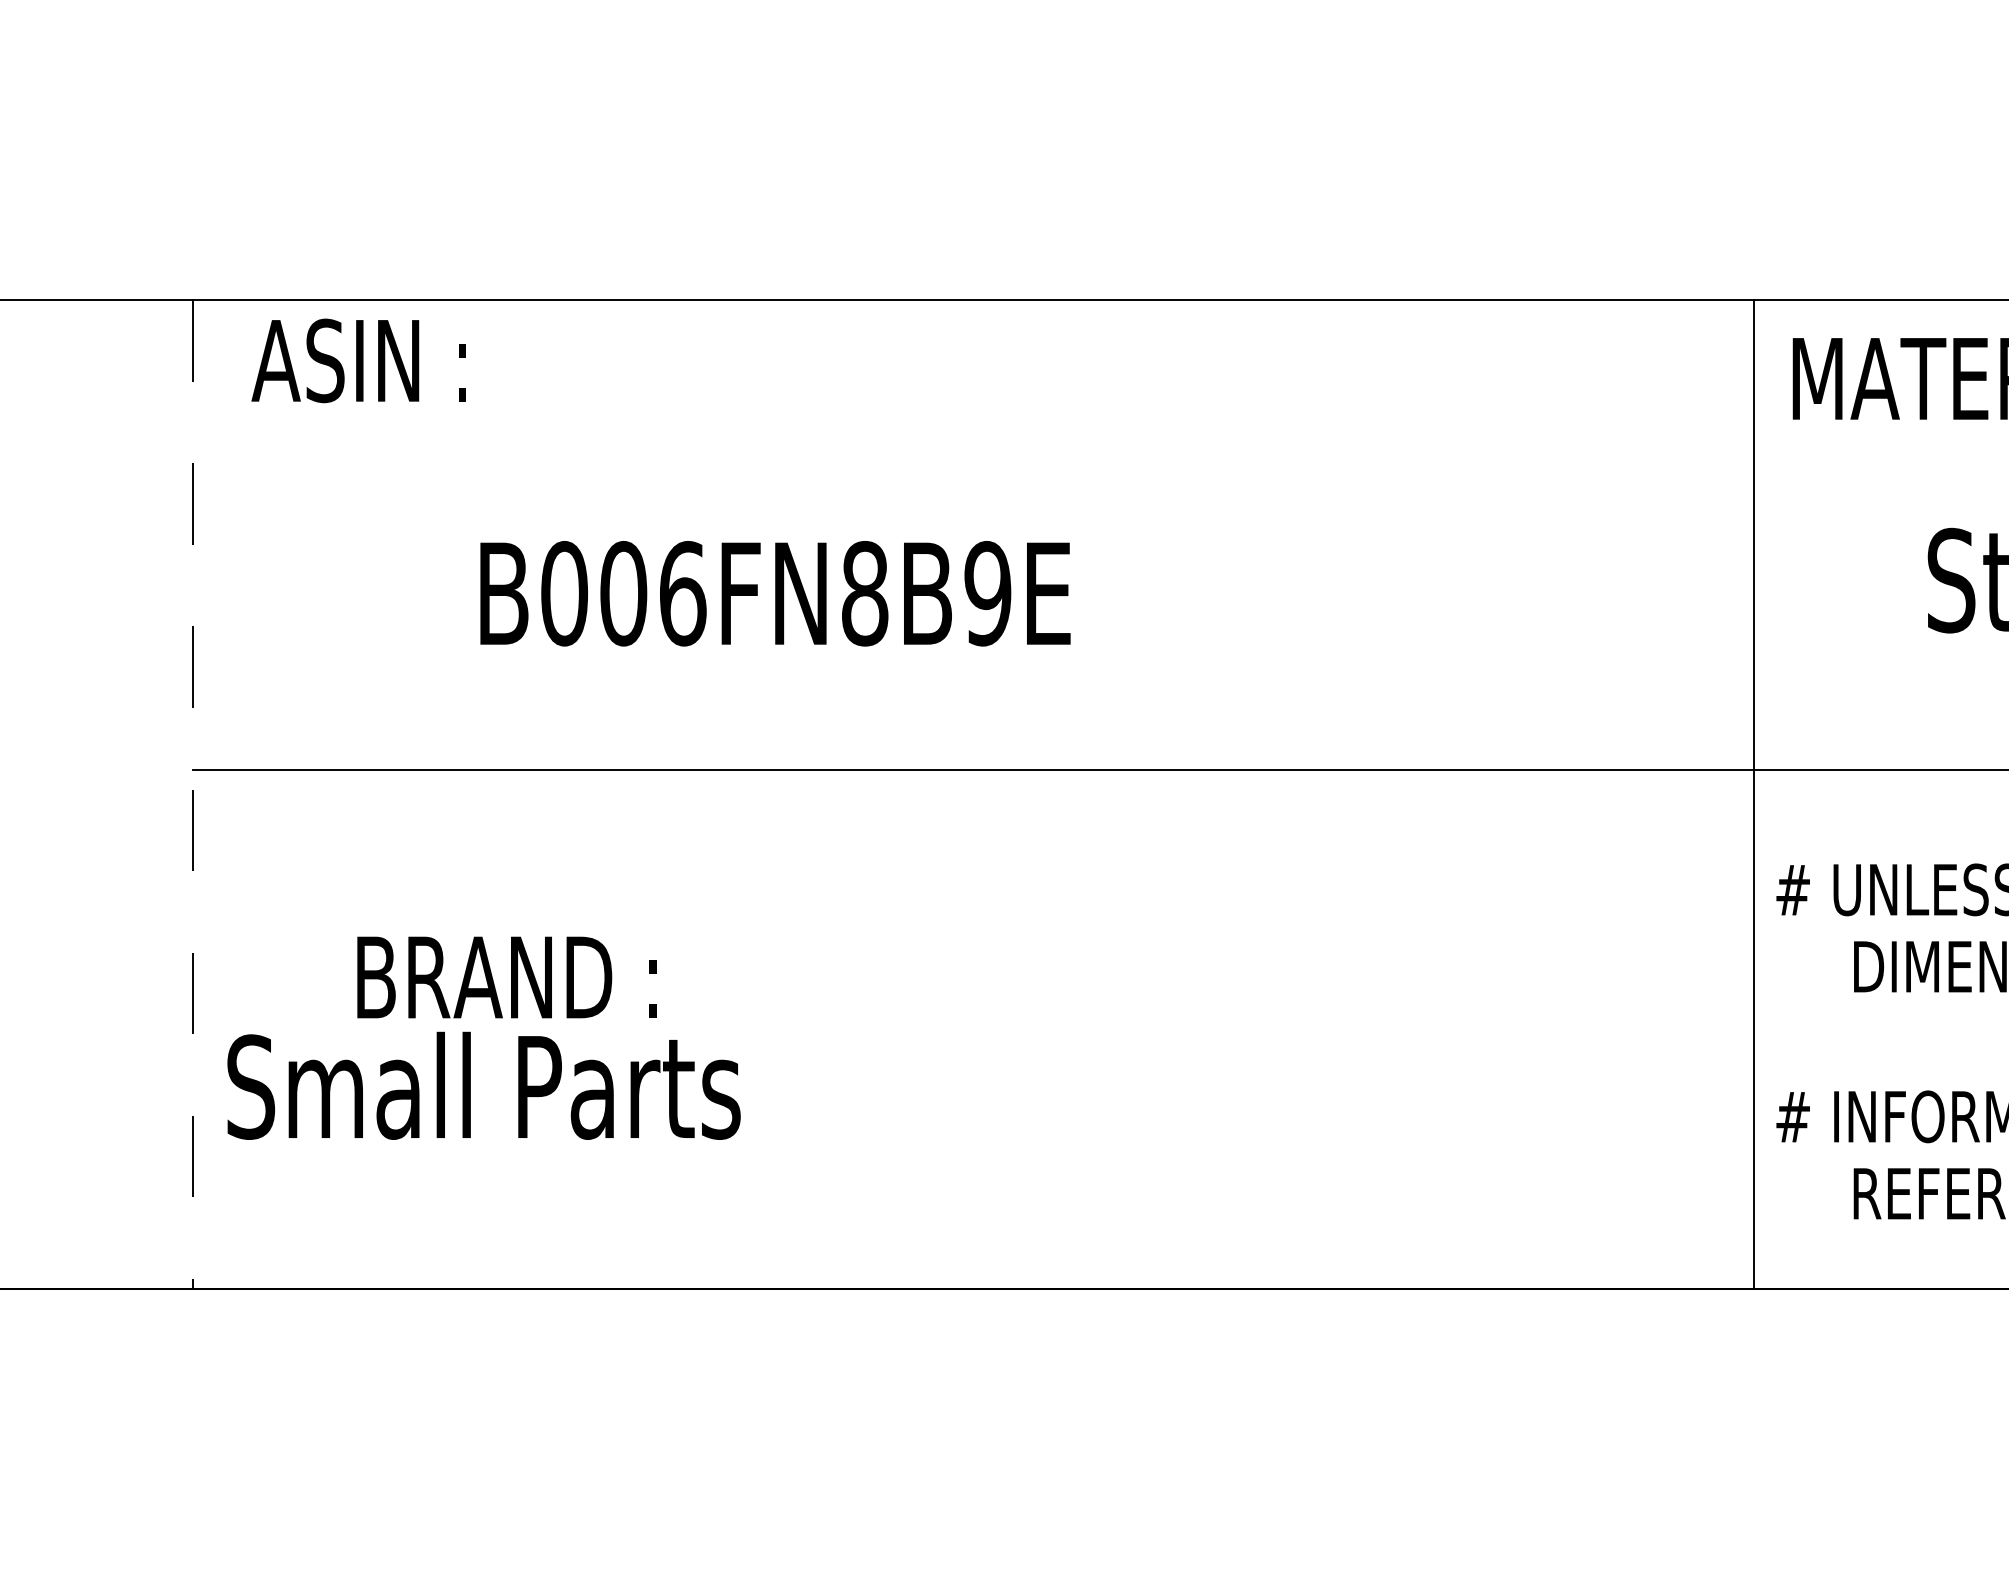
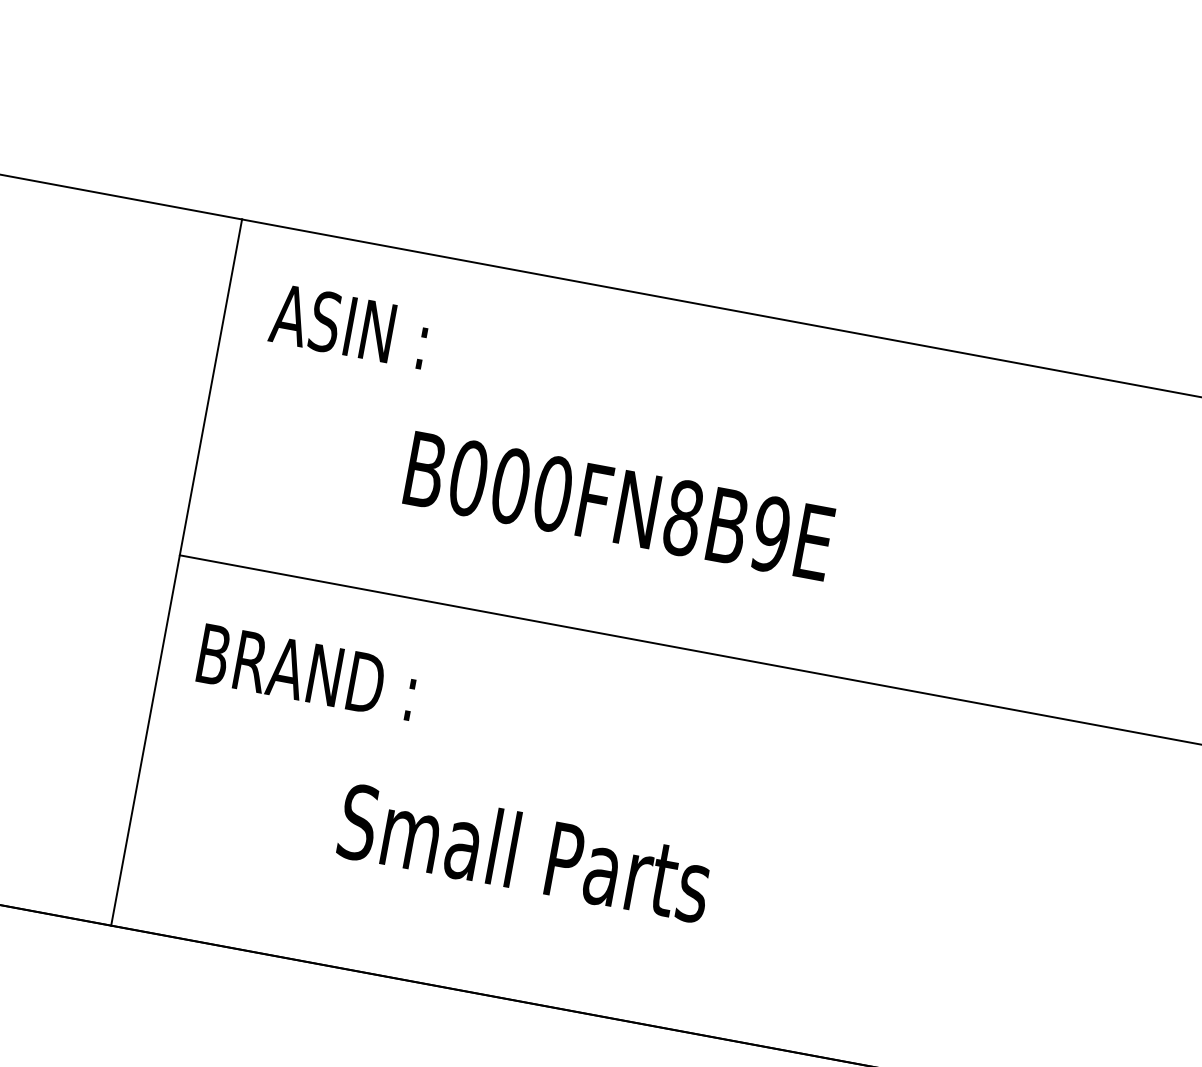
text: (358, 360) -> (349, 325), moved
text: (682, 593) -> (553, 493), B006FN8B9E -> B000FN8B9E
line: (192, 794) -> (176, 572), dashed -> solid
text: (506, 977) -> (307, 672), moved
text: (483, 1085) -> (525, 852), moved

